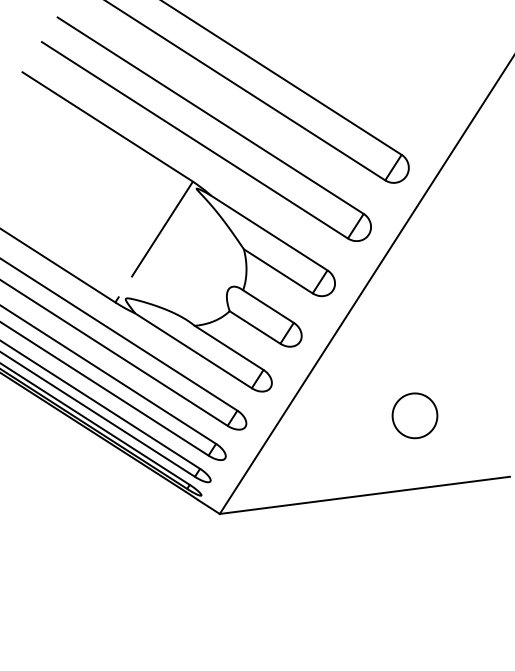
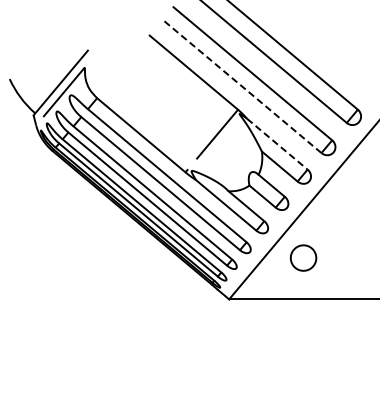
line: (195, 140) -> (242, 86), solid -> dashed
line: (269, 233) -> (277, 144), solid -> dashed
part: (414, 414) -> (303, 257), moved

